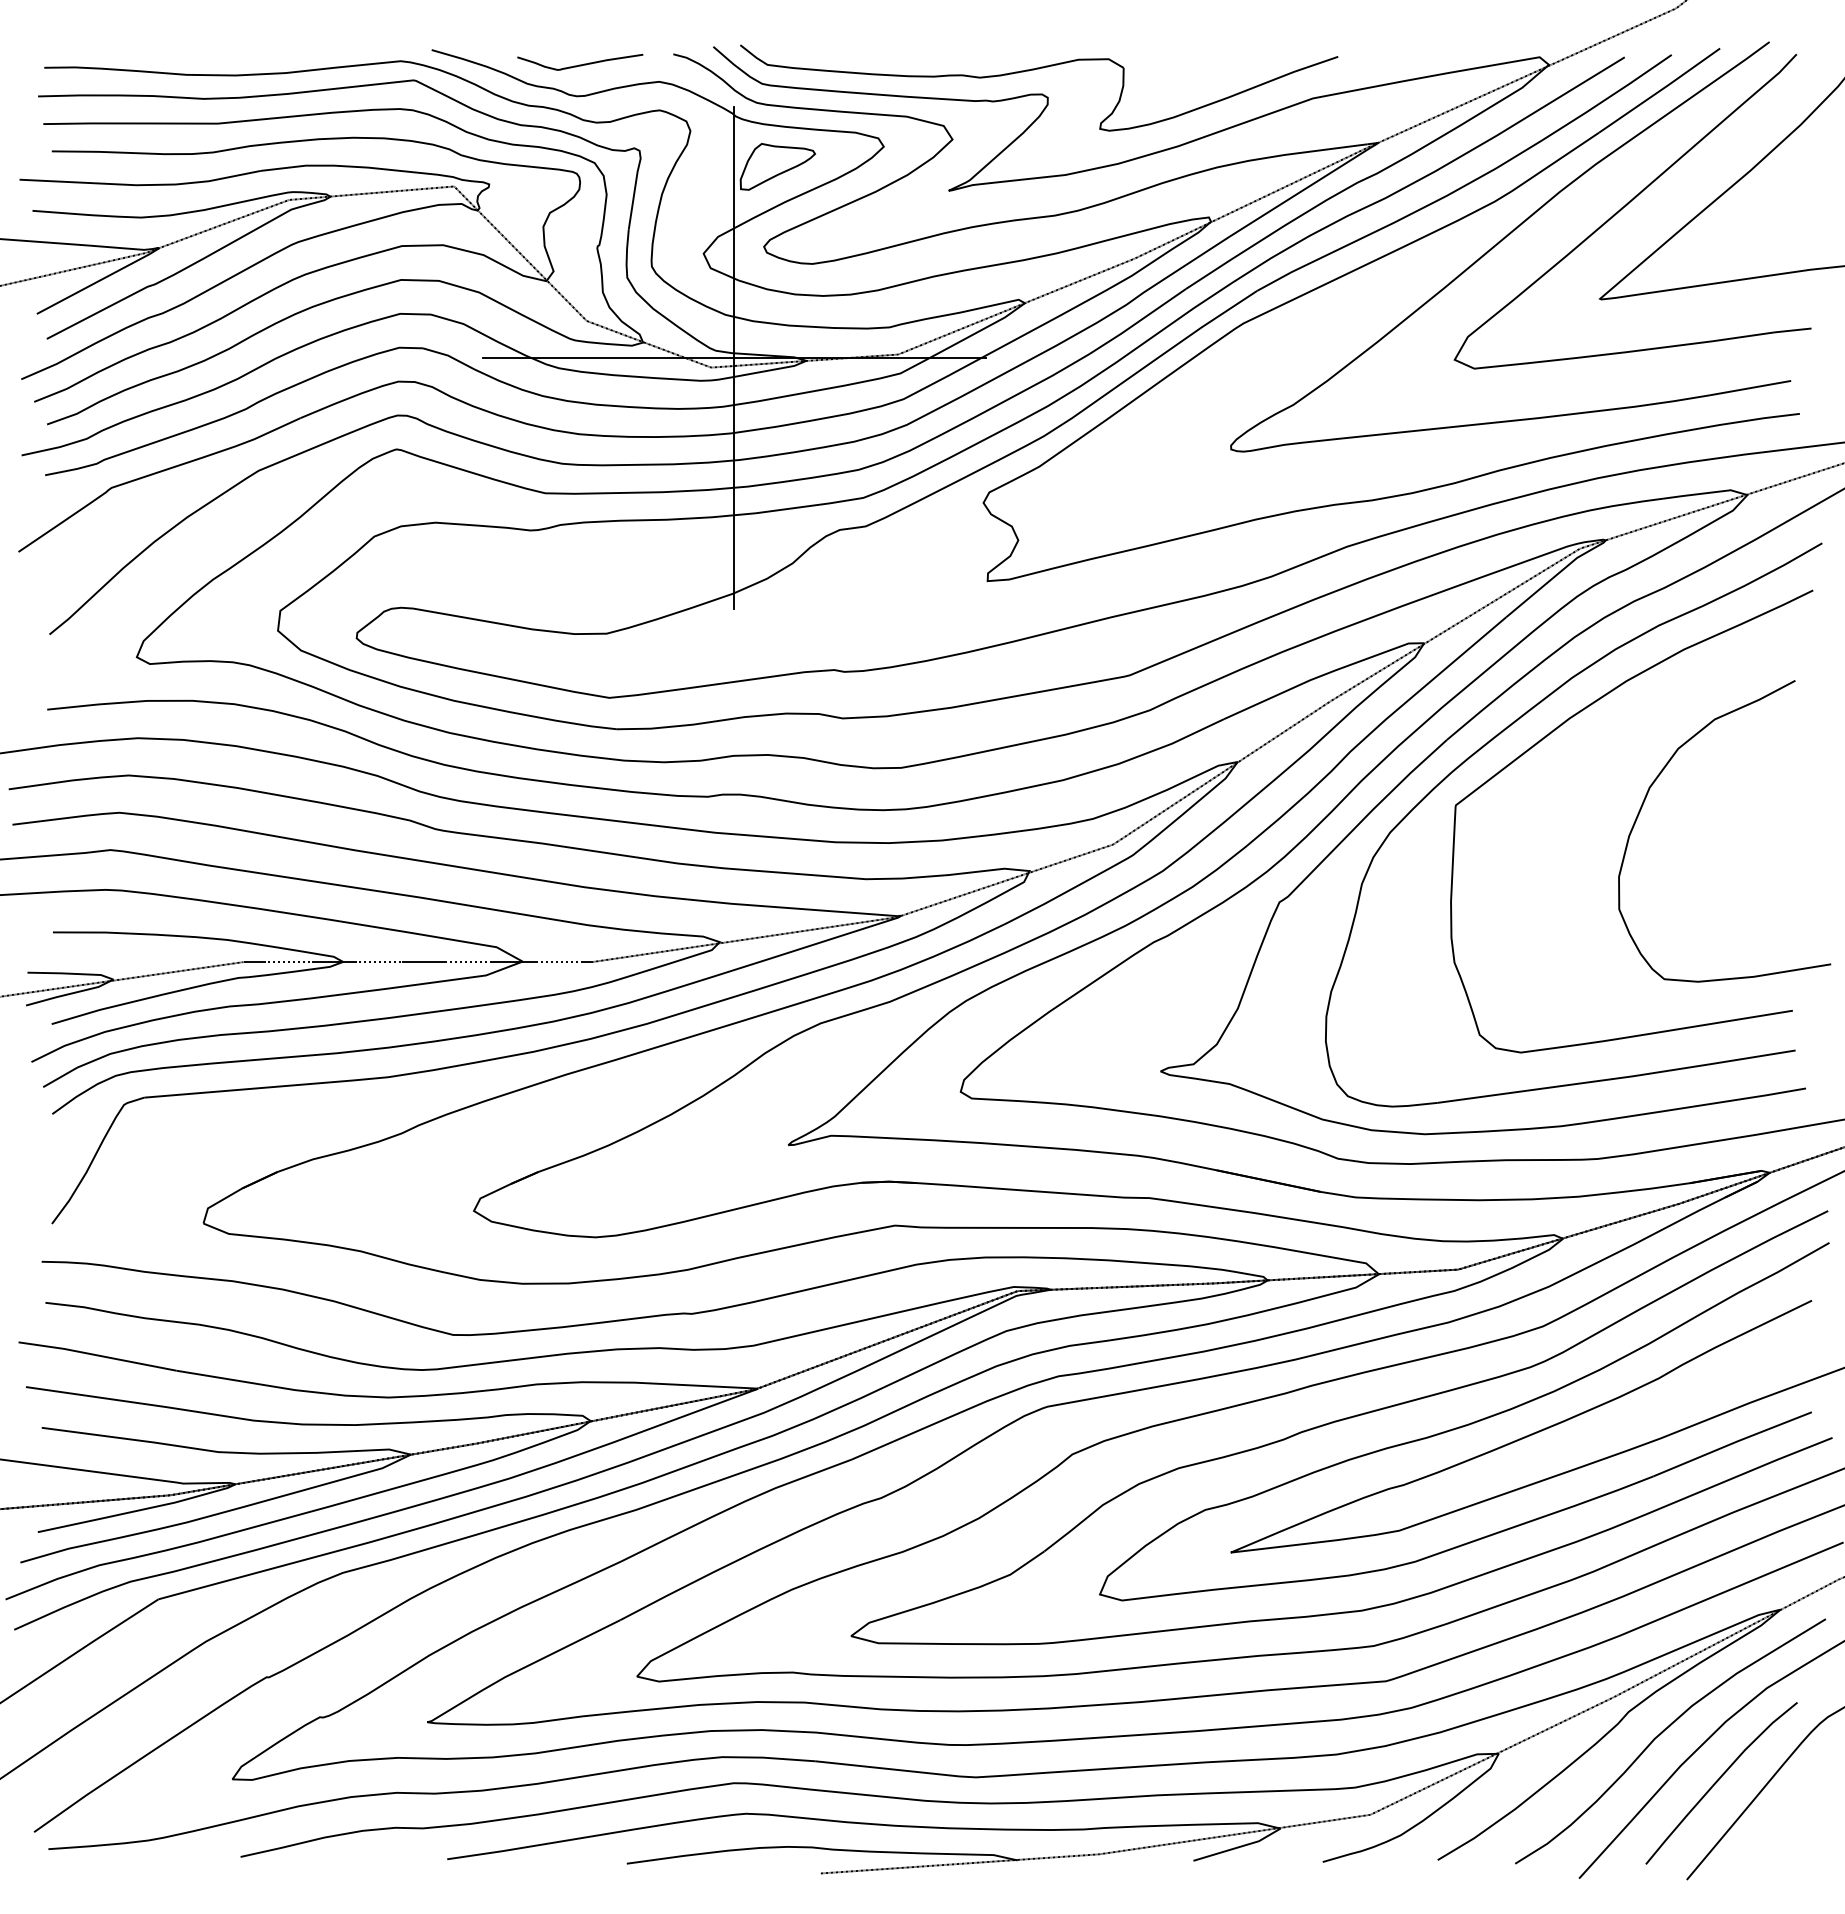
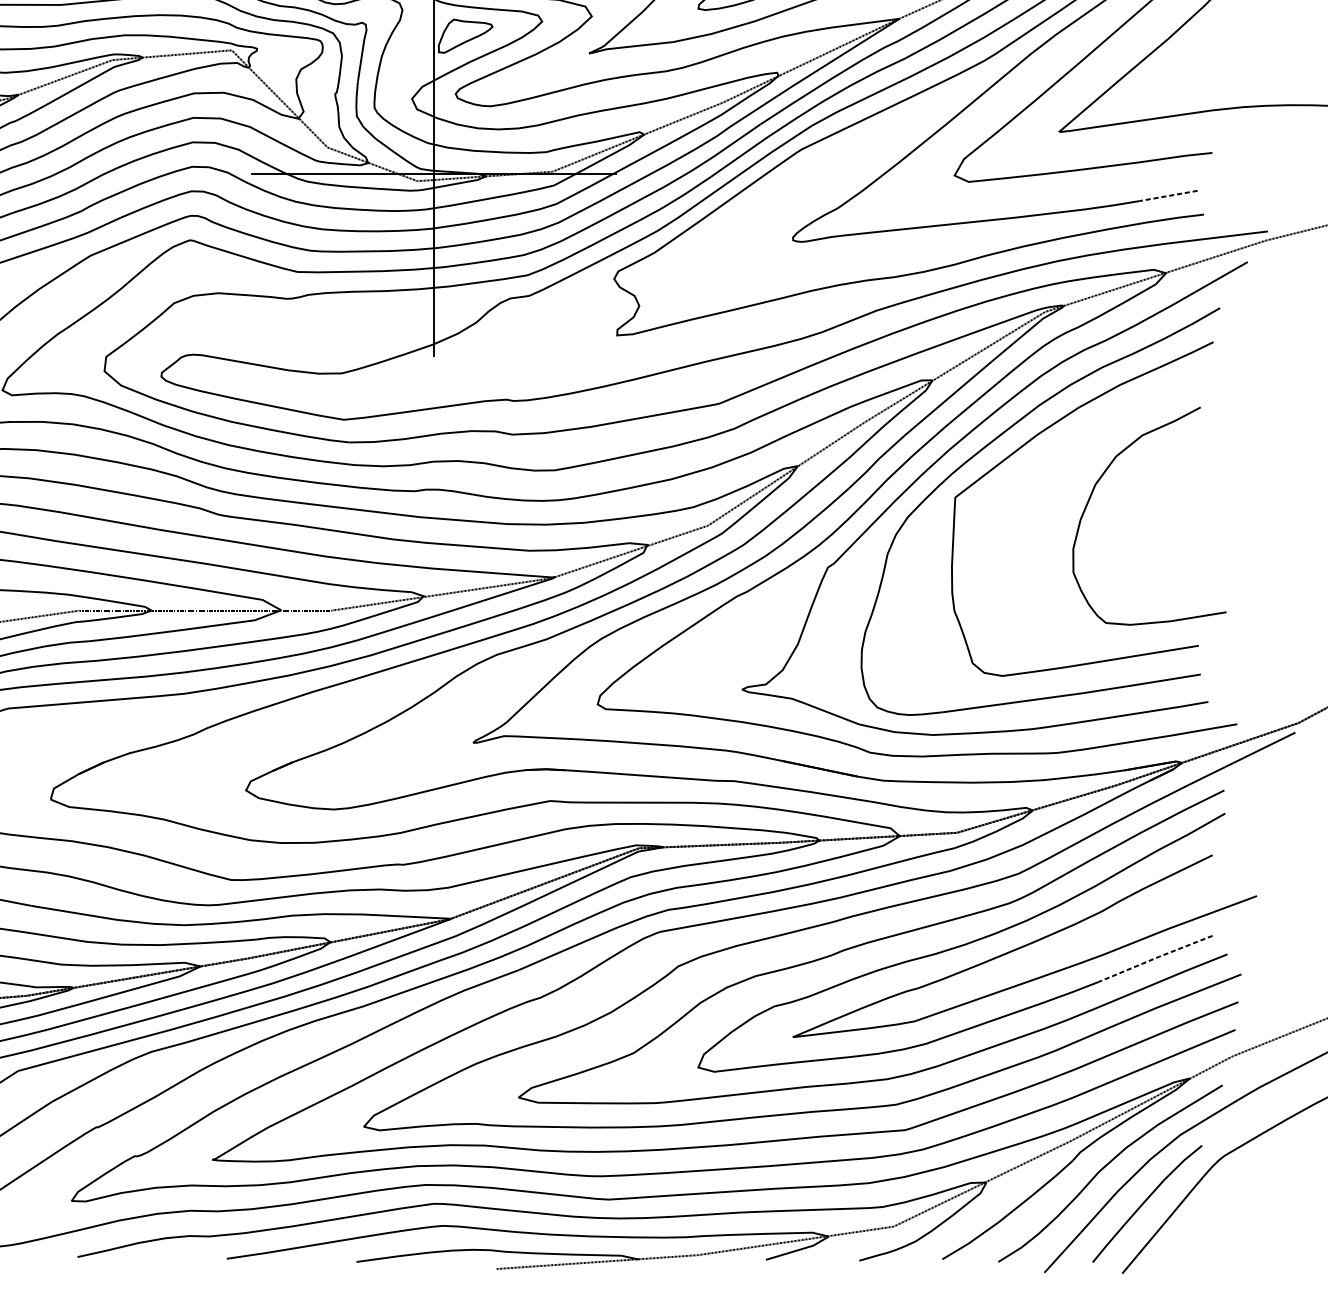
line: (1750, 388) -> (1168, 196), solid -> dashed
line: (1732, 1443) -> (1155, 958), solid -> dashed

